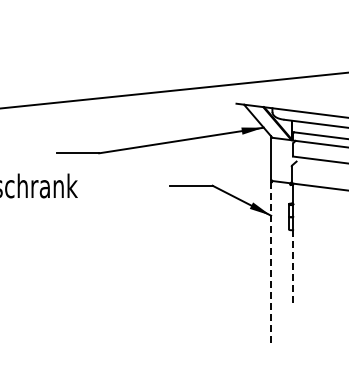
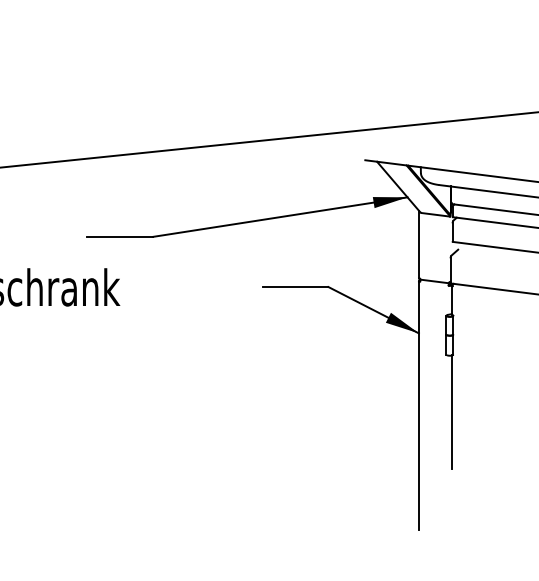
line: (271, 262) -> (419, 405), dashed -> solid
line: (292, 266) -> (451, 411), dashed -> solid

